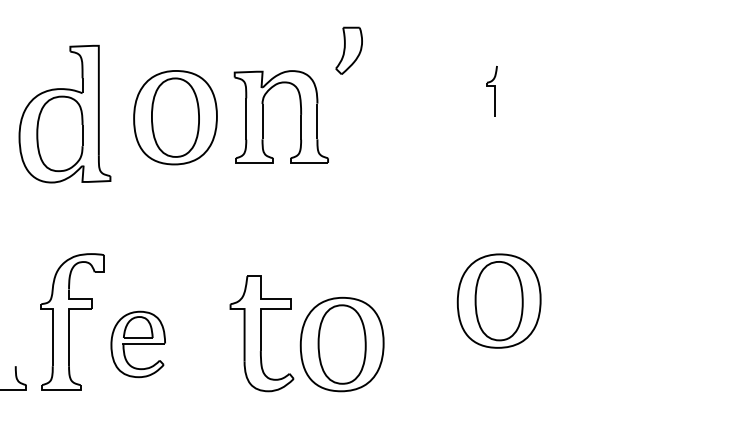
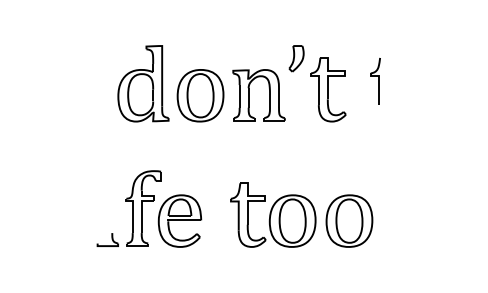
part: (492, 90) -> (375, 80), size x1.67
part: (406, 106) -> (328, 89), added
part: (65, 113) -> (143, 83), moved
part: (499, 299) -> (349, 220), moved
part: (137, 343) -> (179, 220), size x1.43

